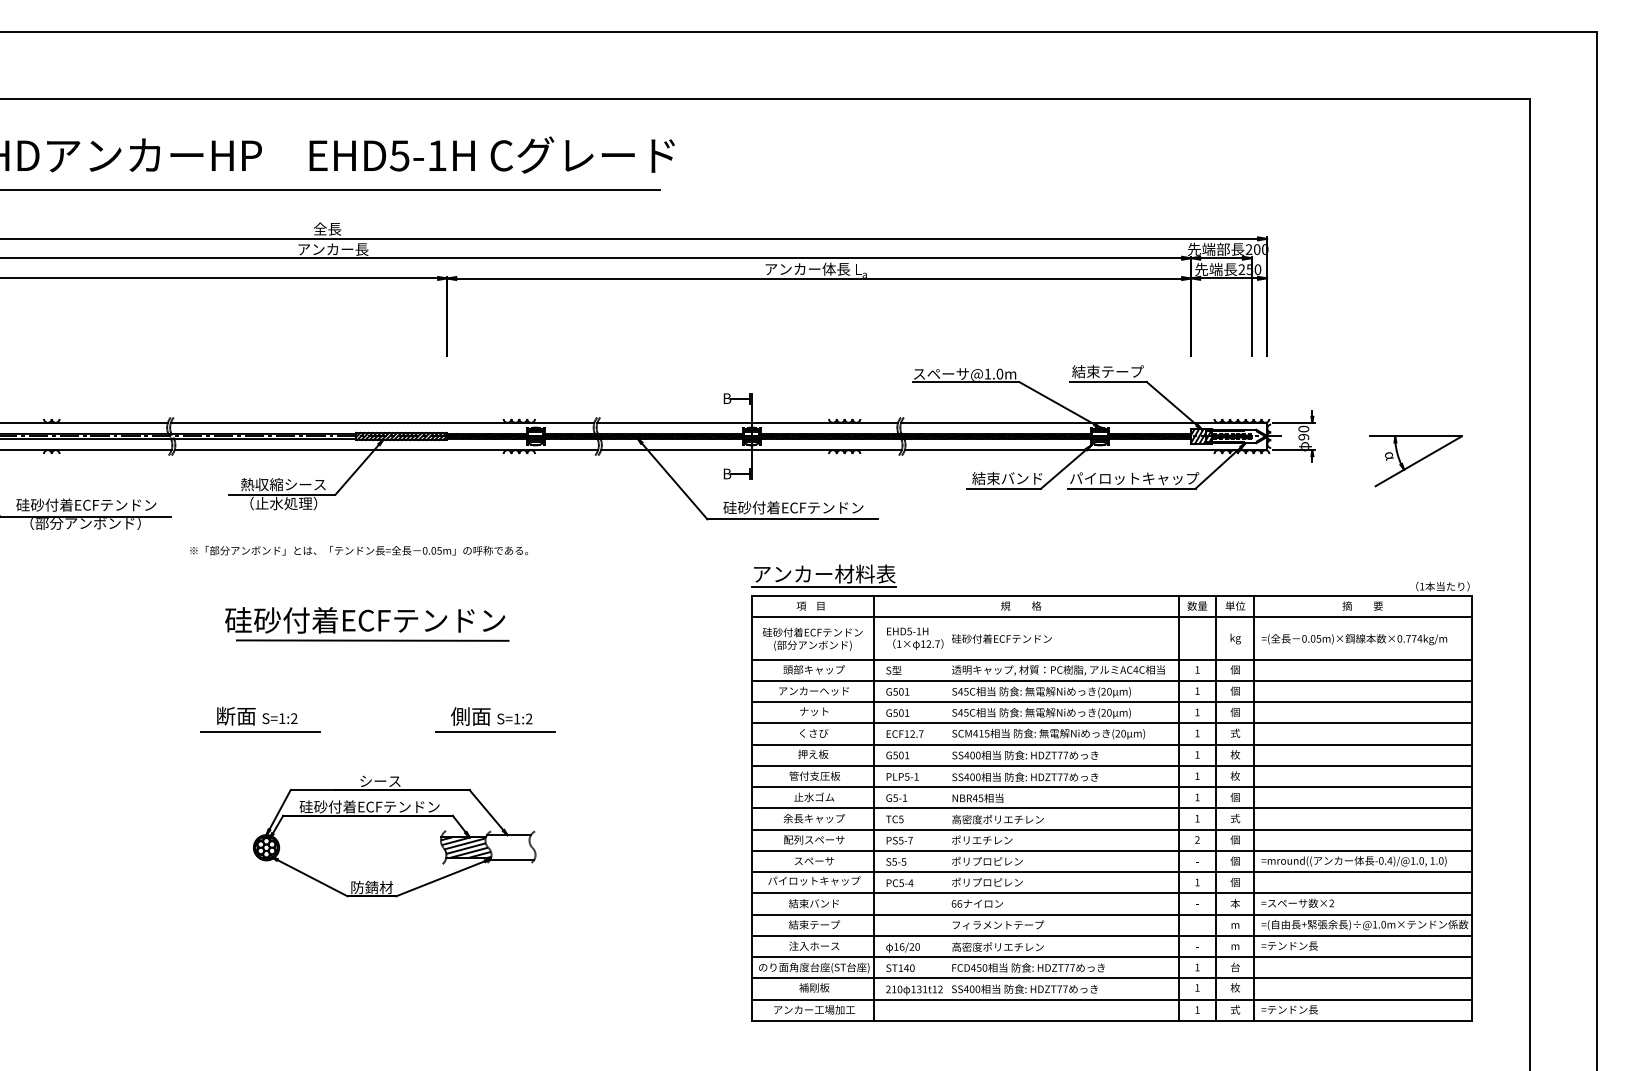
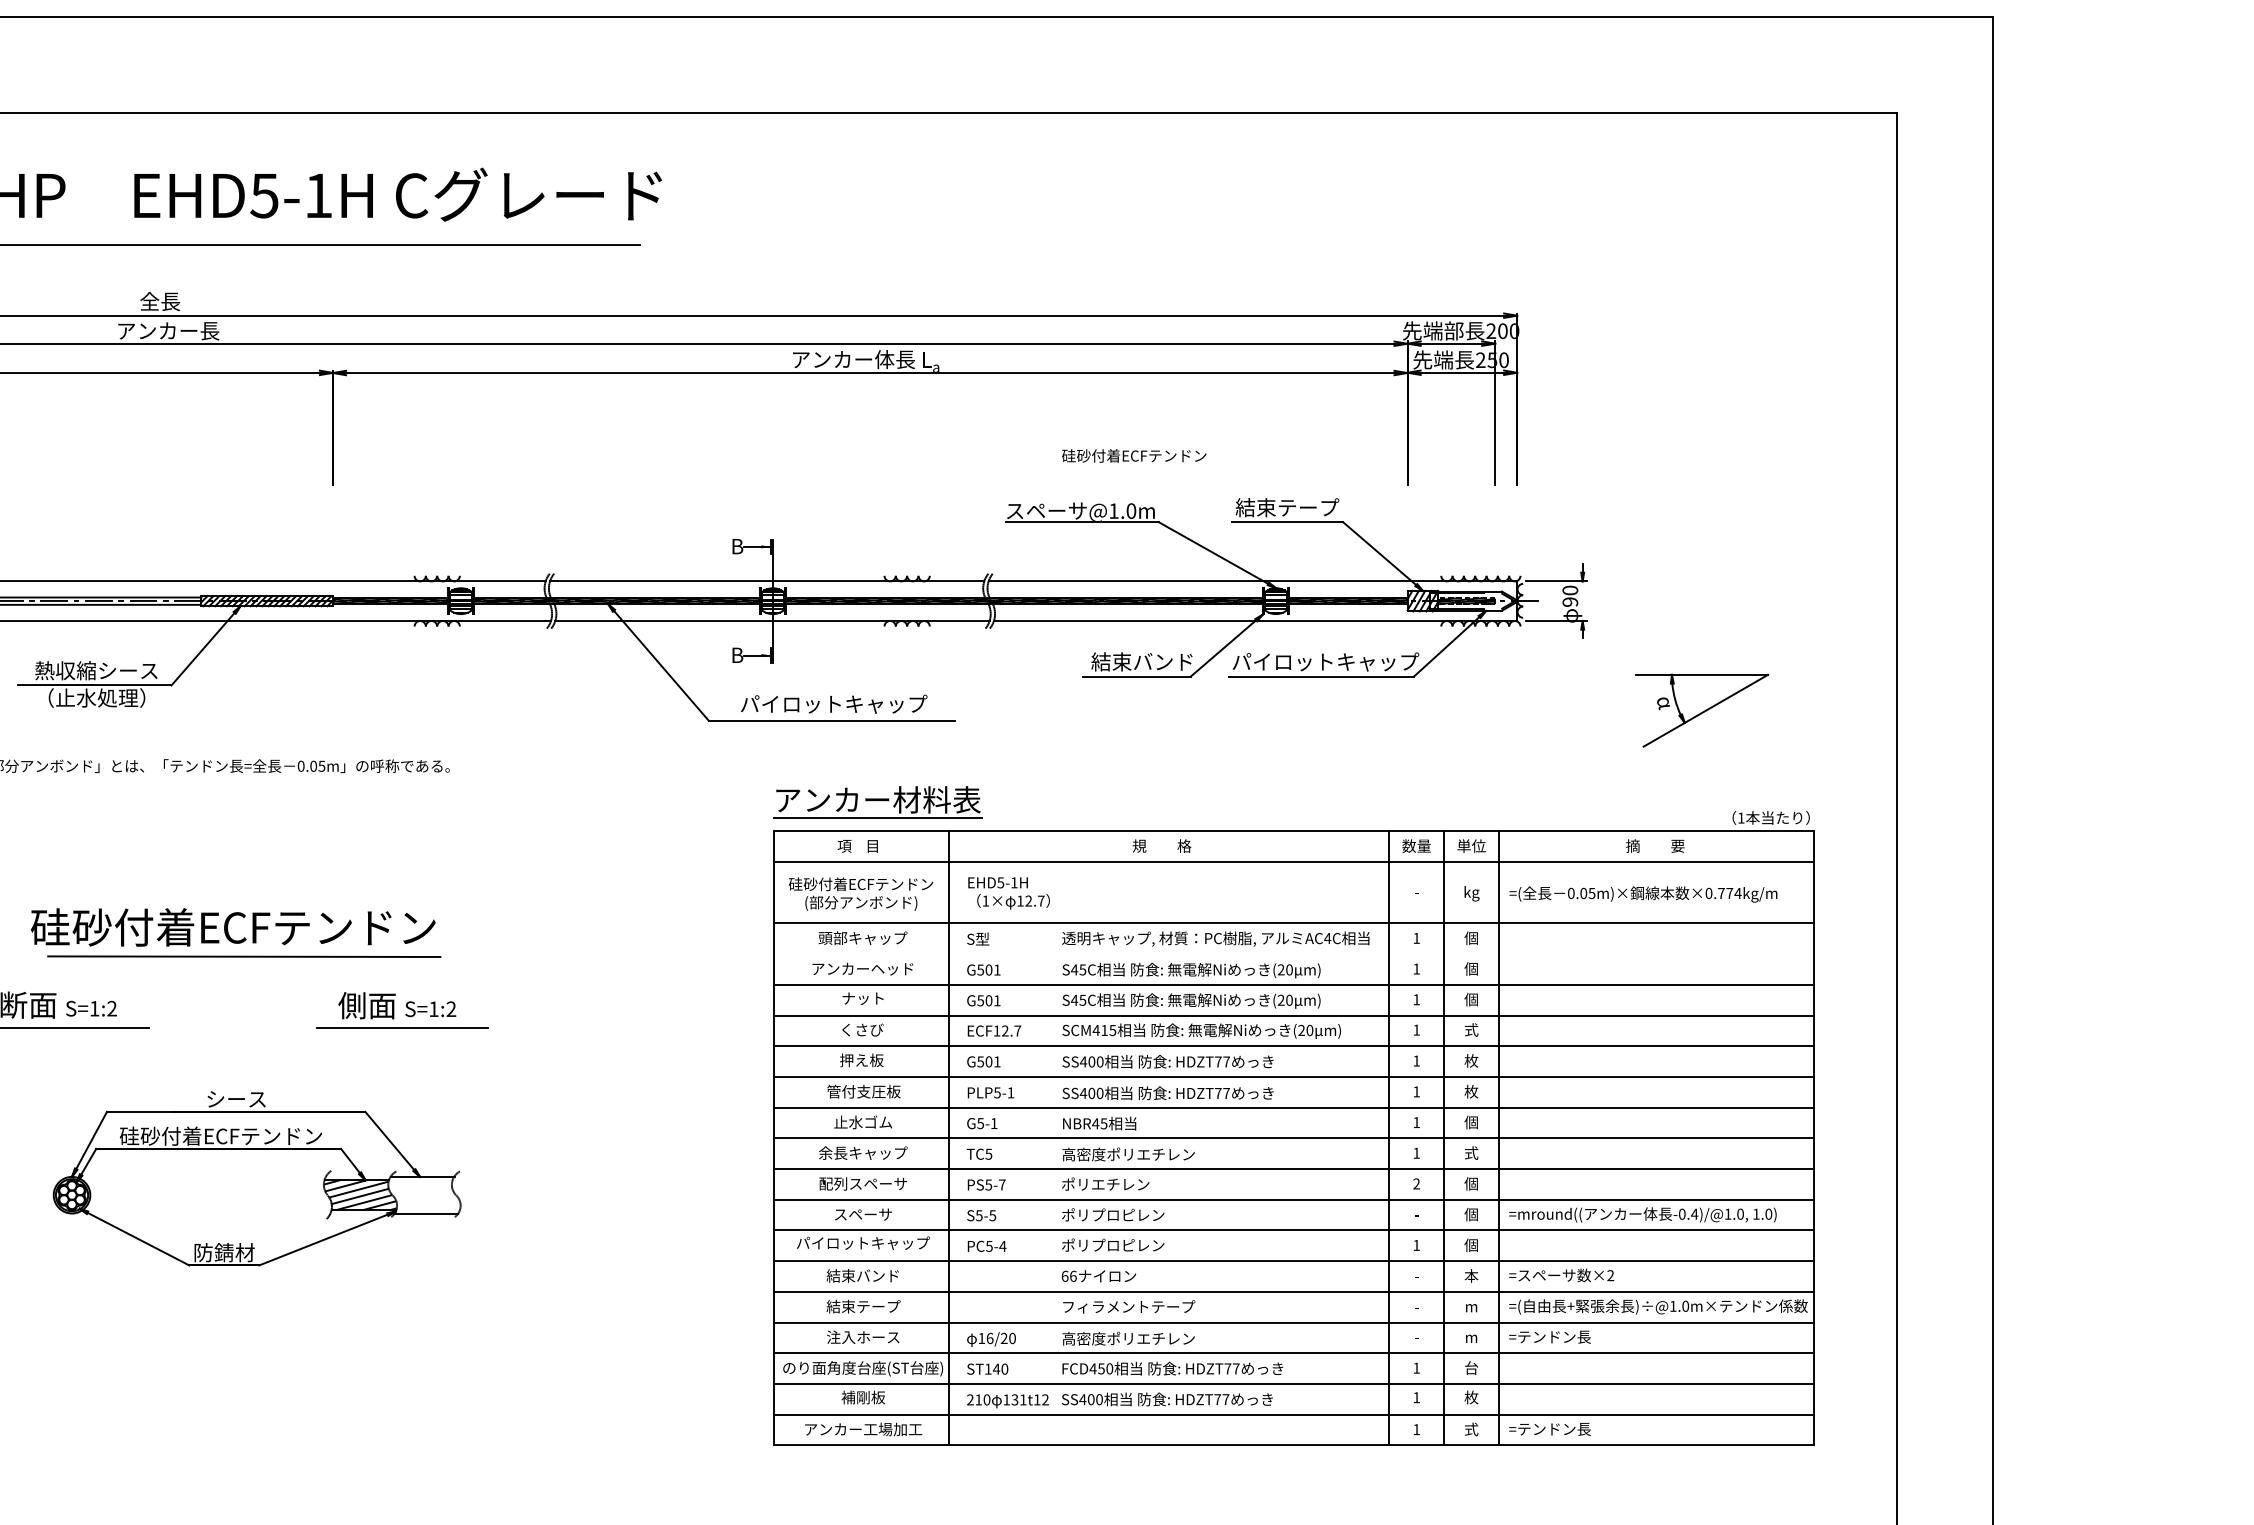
part: (1415, 461) -> (1701, 710), moved
text: (793, 507) -> (833, 703), 硅砂付着ECFテンドン -> パイロットキャップ
part: (367, 624) -> (236, 933), moved
text: (1001, 638) -> (1133, 455), moved
line: (1112, 680) -> (1293, 953), removed

